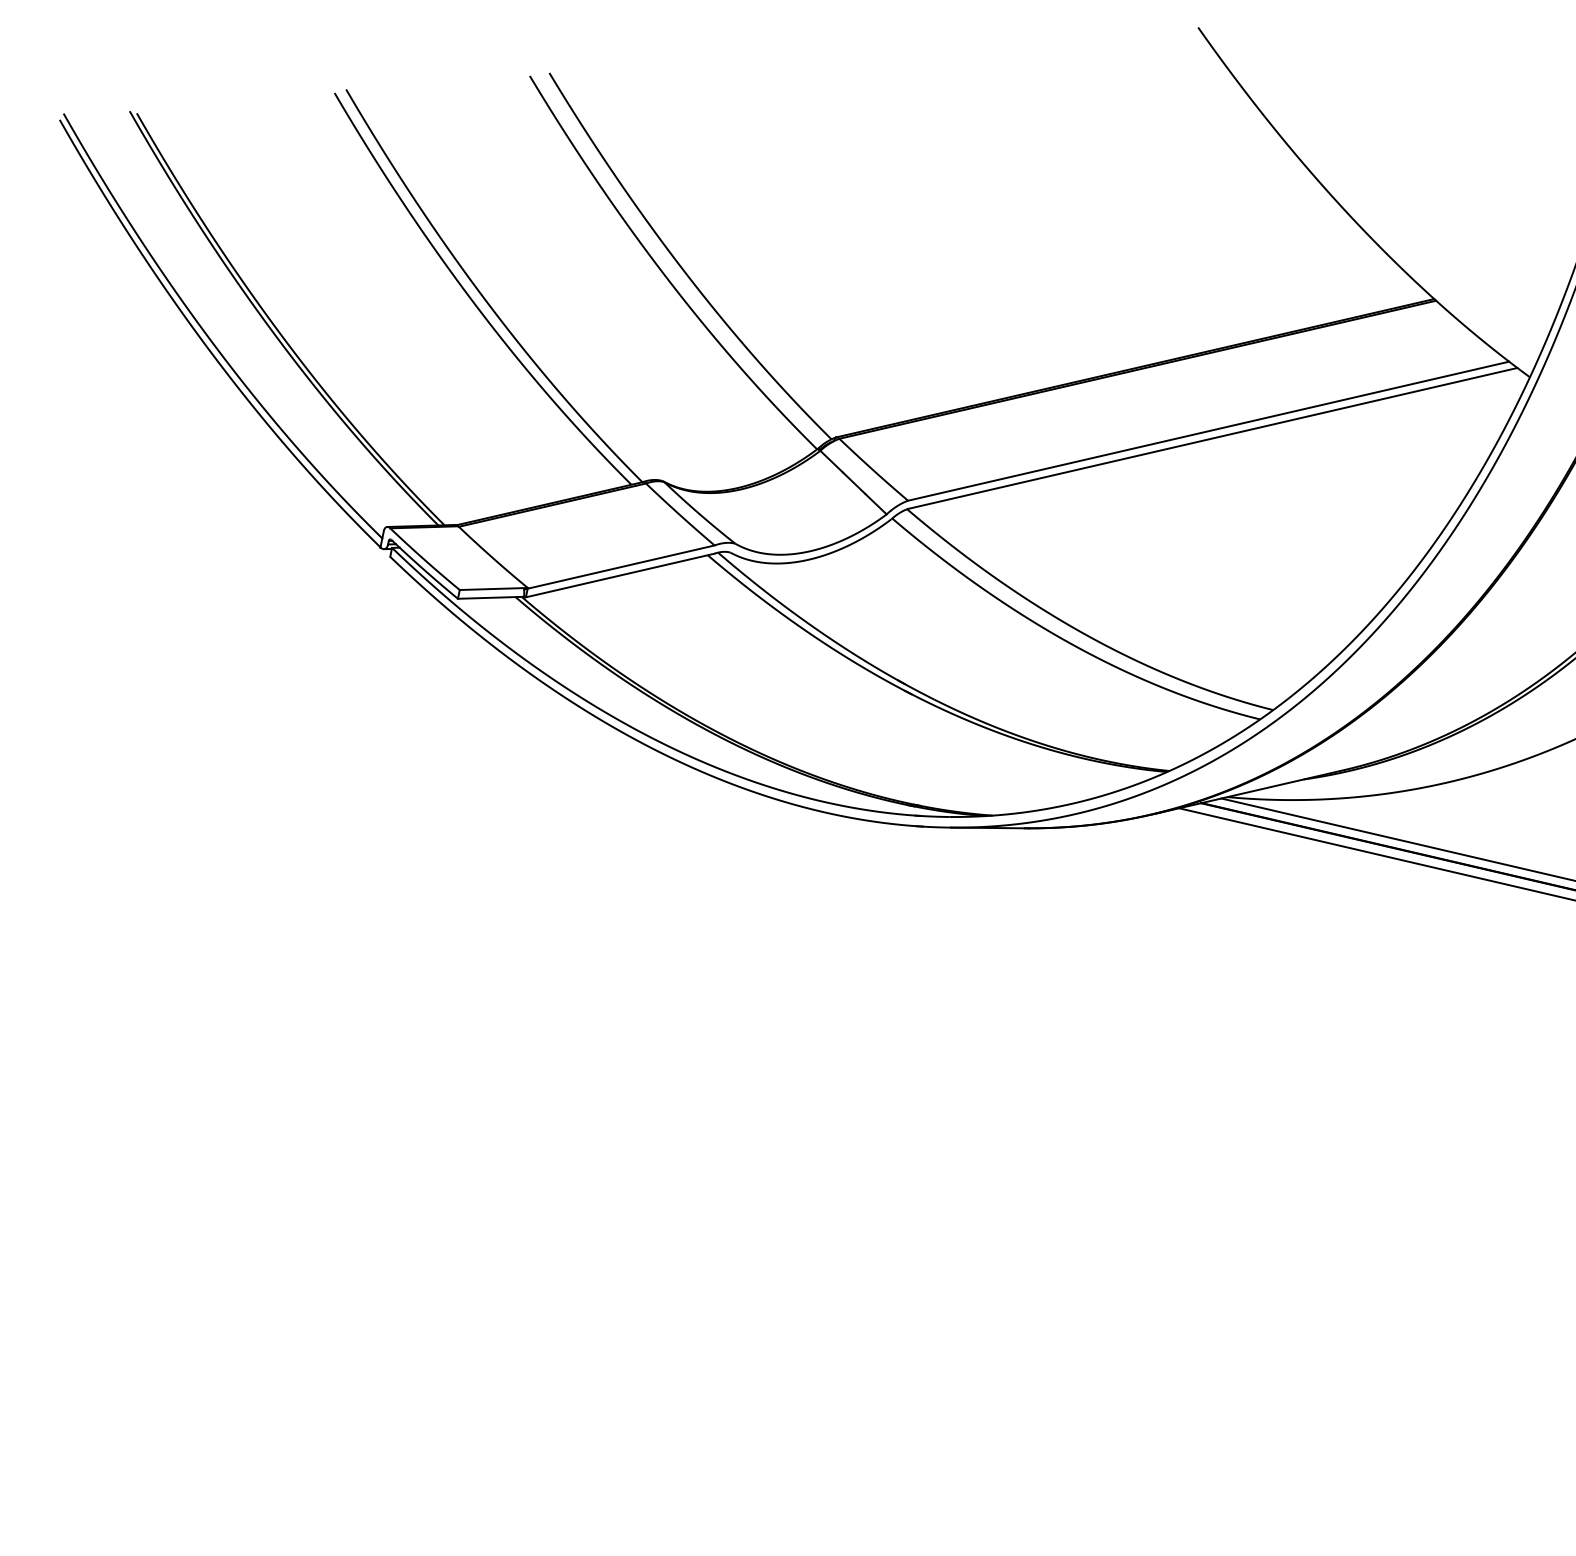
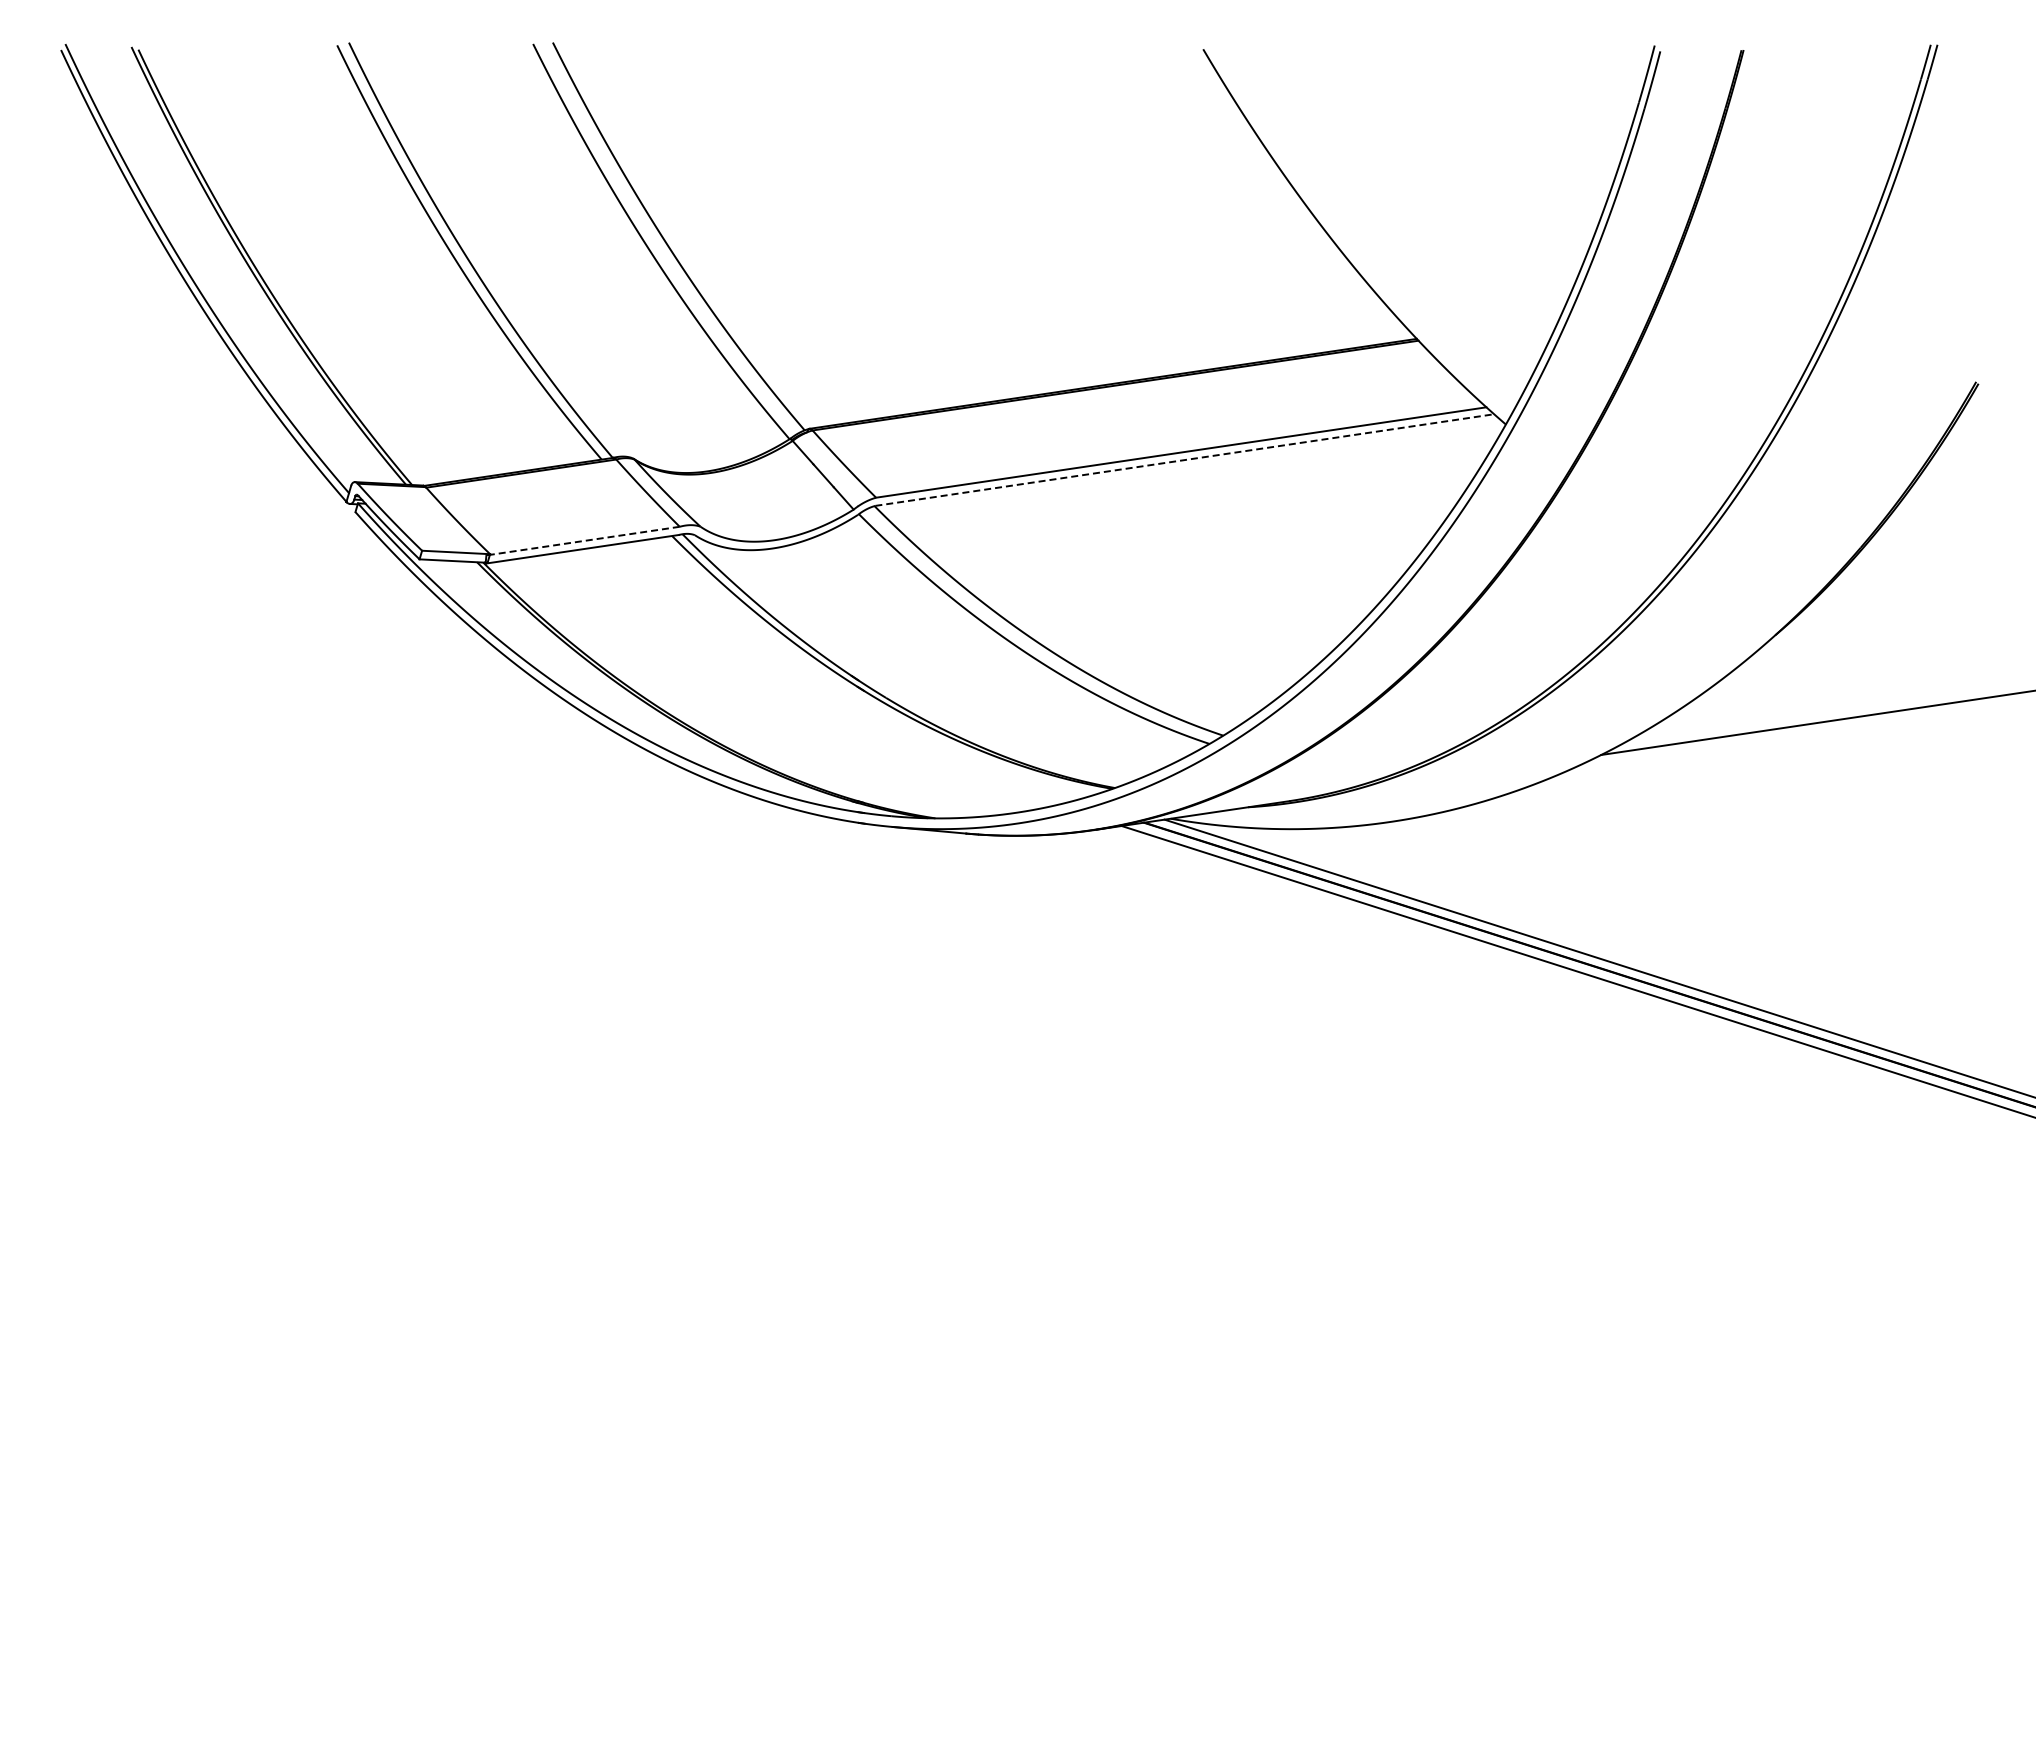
line: (1212, 438) -> (1184, 460), solid -> dashed
line: (619, 567) -> (583, 541), solid -> dashed

